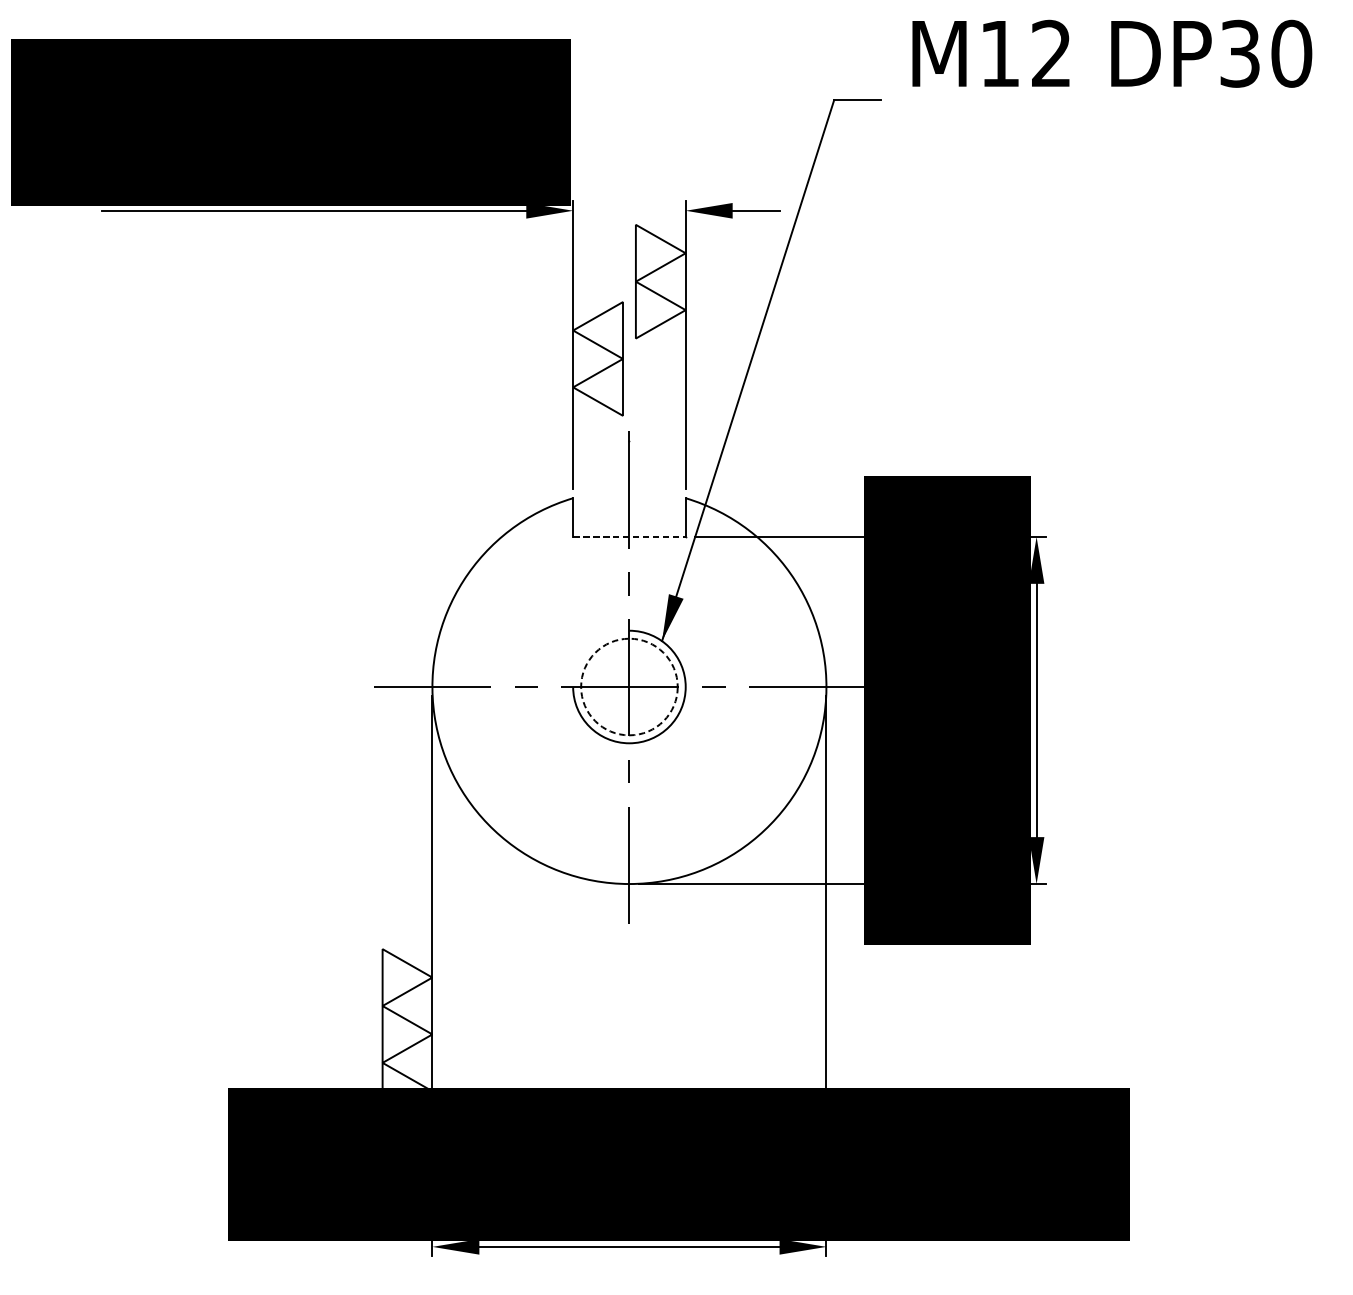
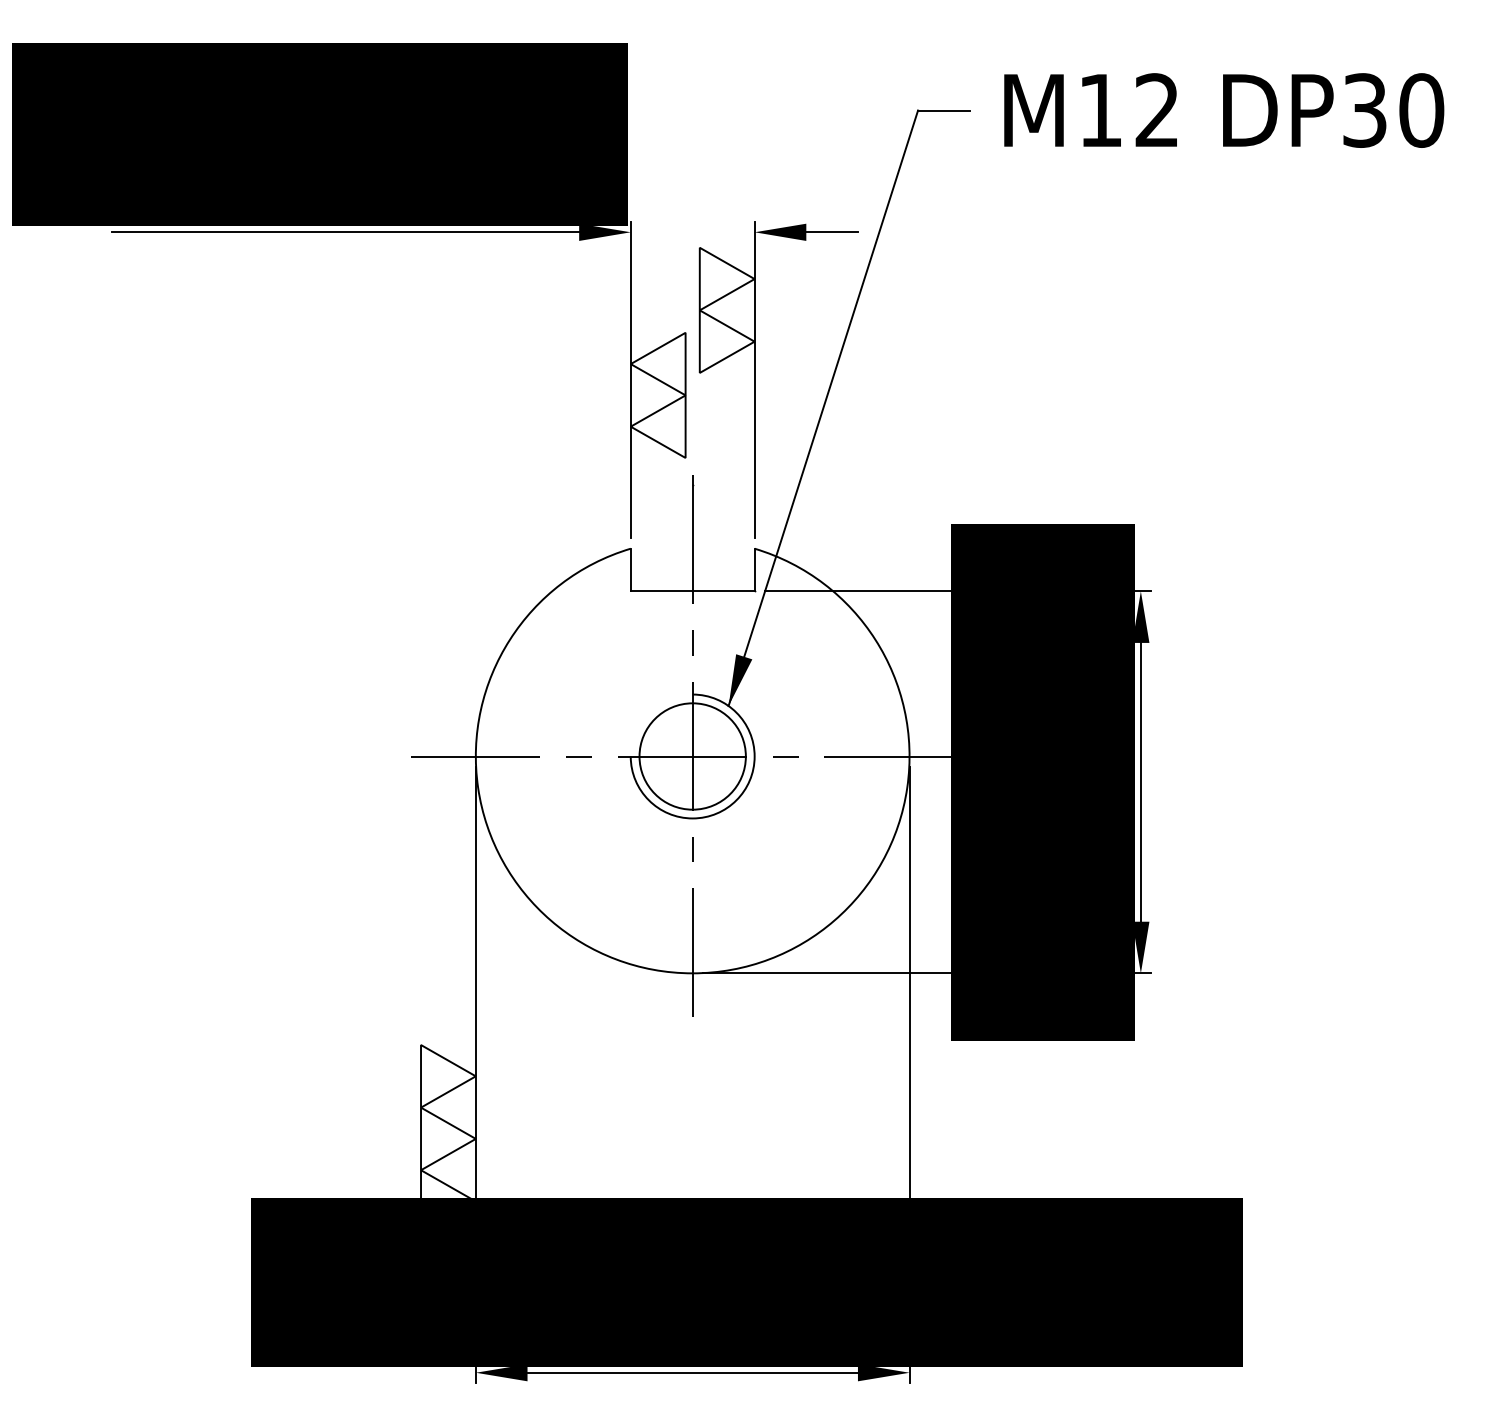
text: (1112, 53) -> (1224, 110), moved
line: (629, 537) -> (692, 591), dashed -> solid
circle: (629, 687) -> (692, 756), dashed -> solid

